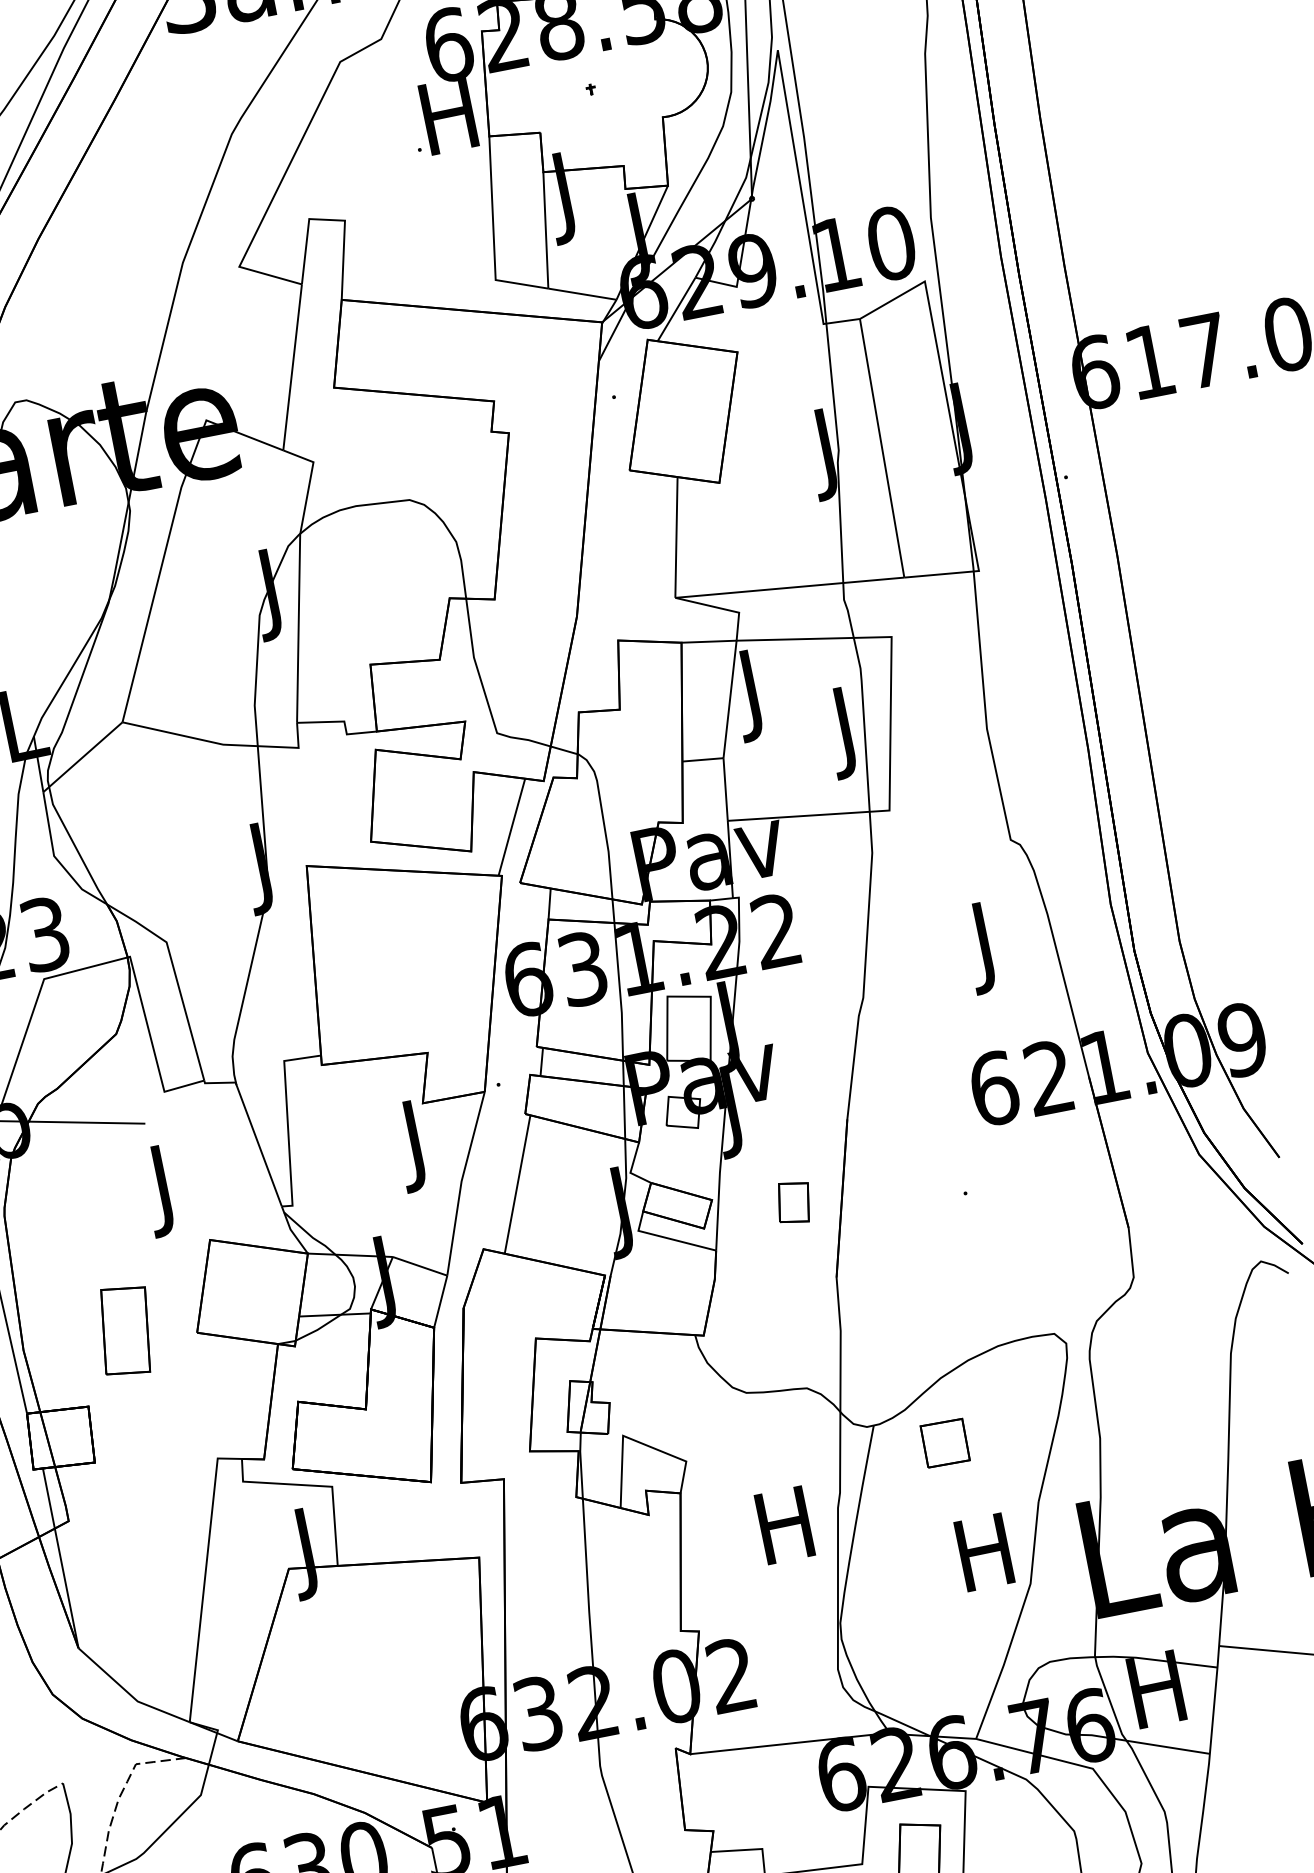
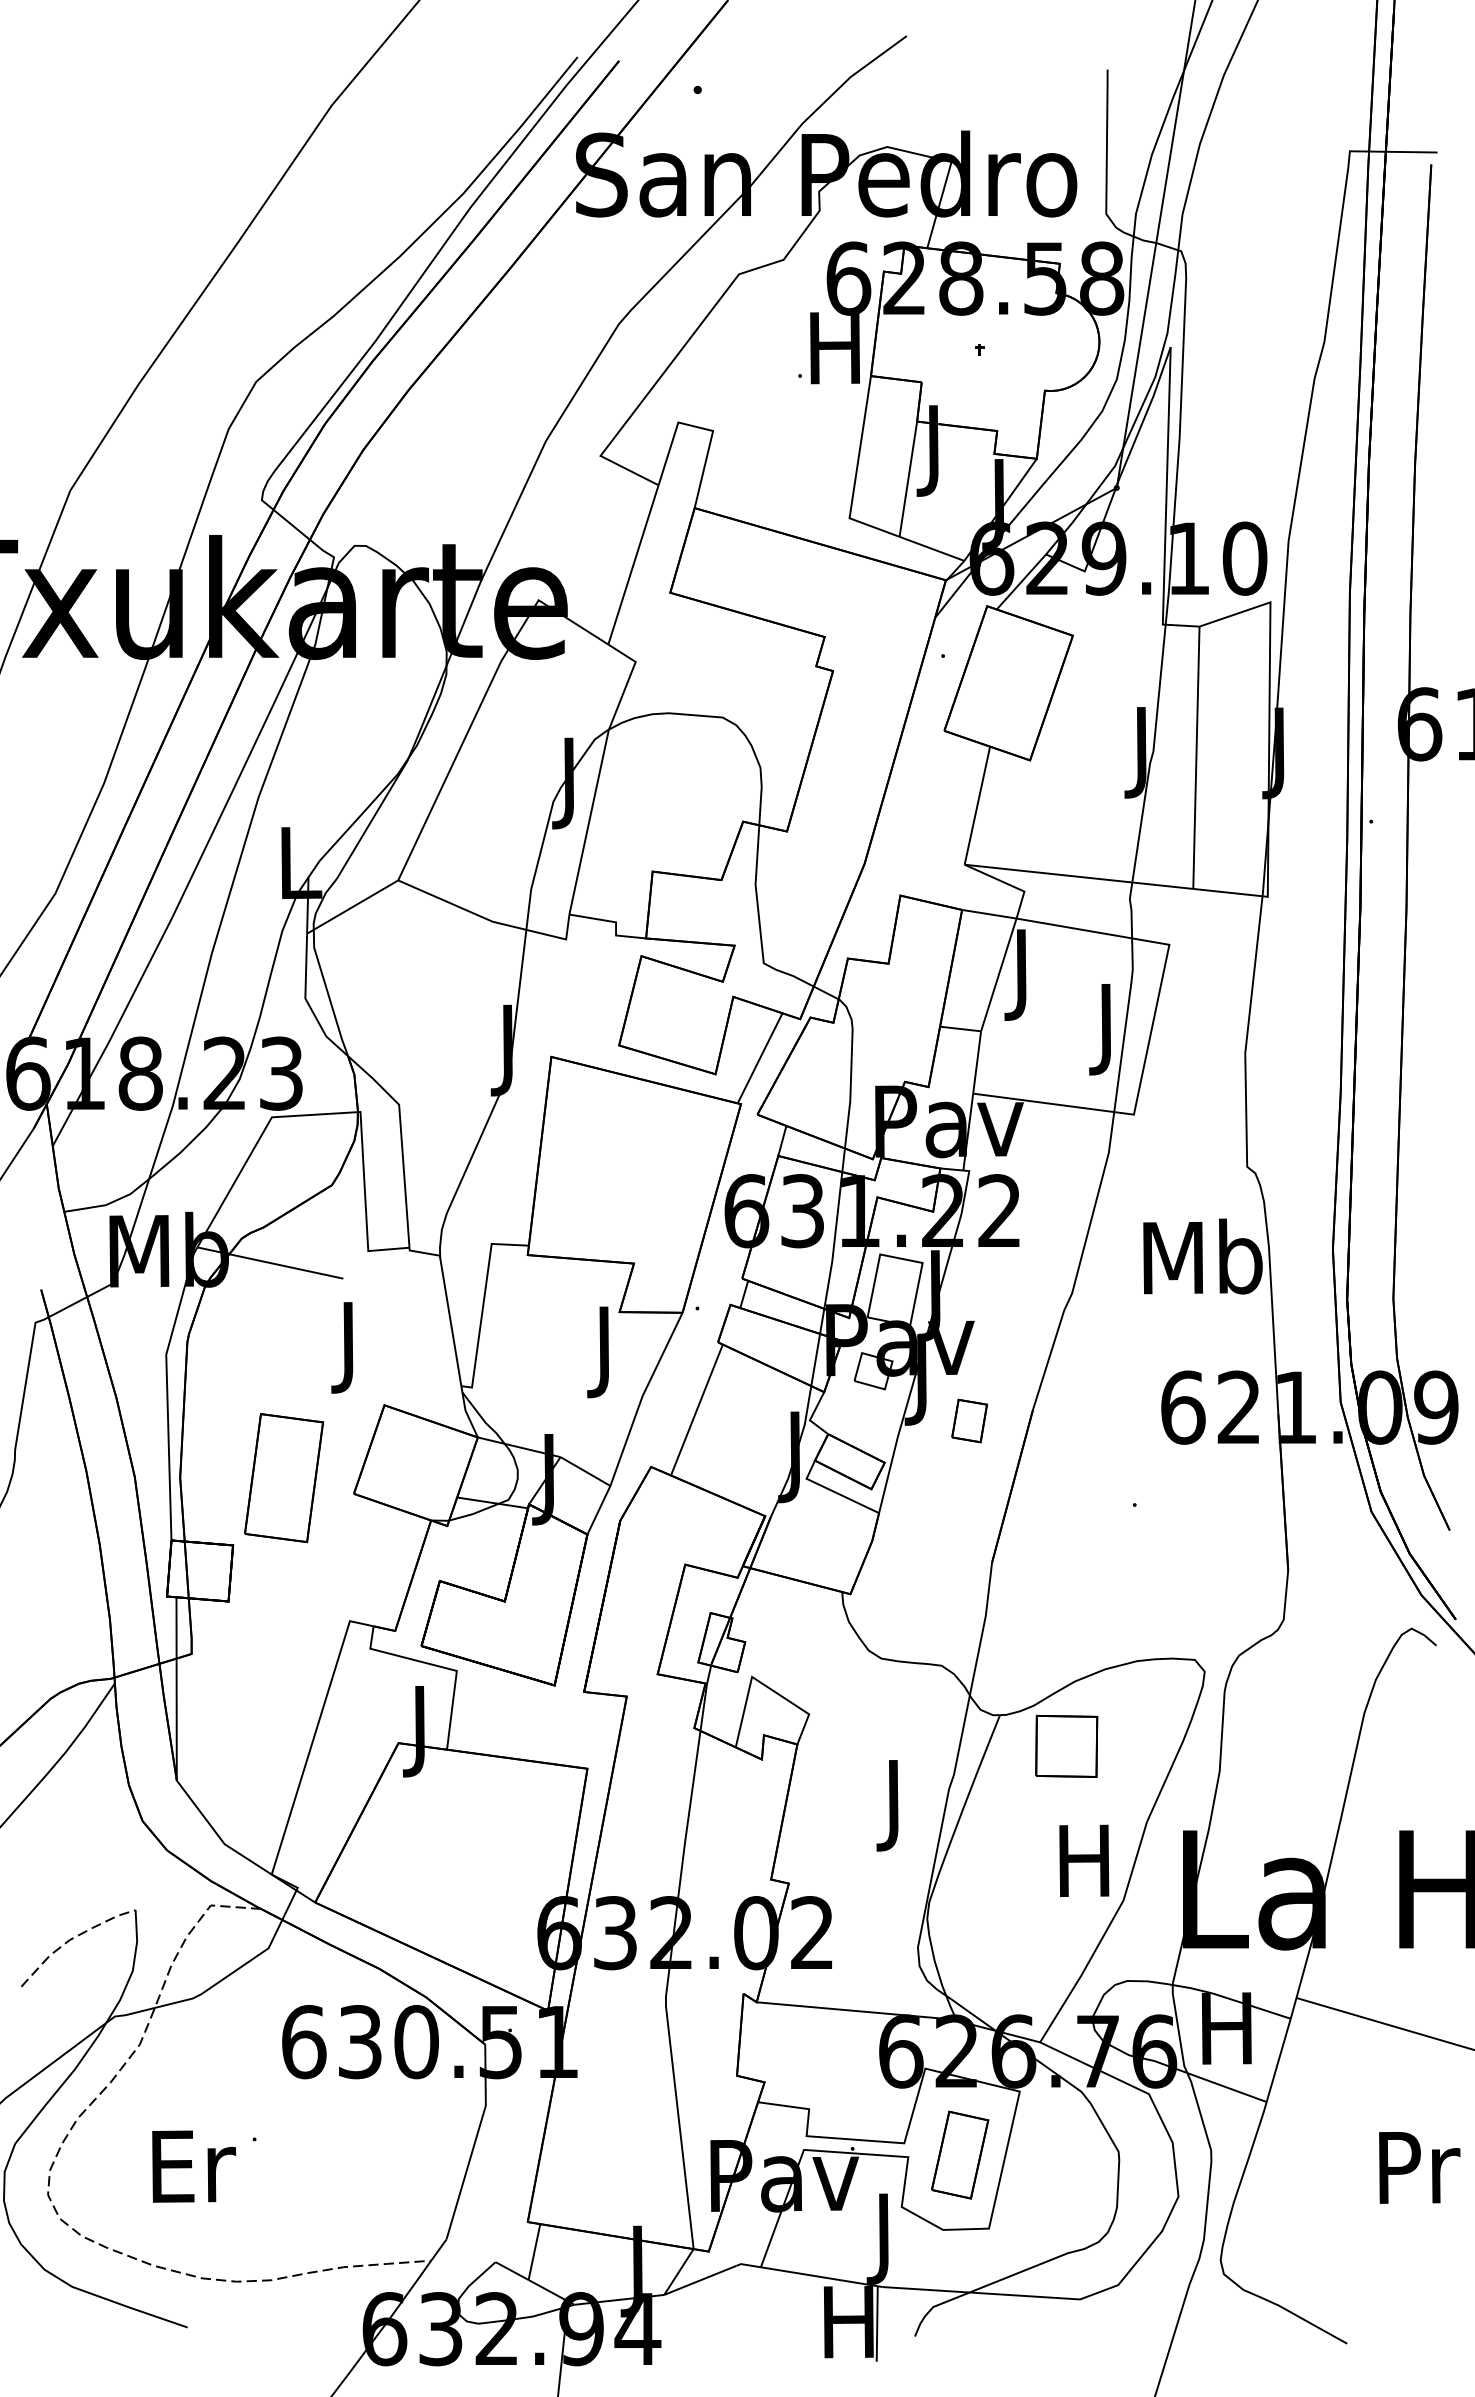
text: (985, 945) -> (1202, 1265), J -> Mb
part: (793, 1202) -> (969, 1420), moved
part: (126, 1331) -> (284, 1478), size x1.43
part: (944, 1442) -> (1066, 1745), size x1.43
text: (786, 1534) -> (893, 1805), H -> J

